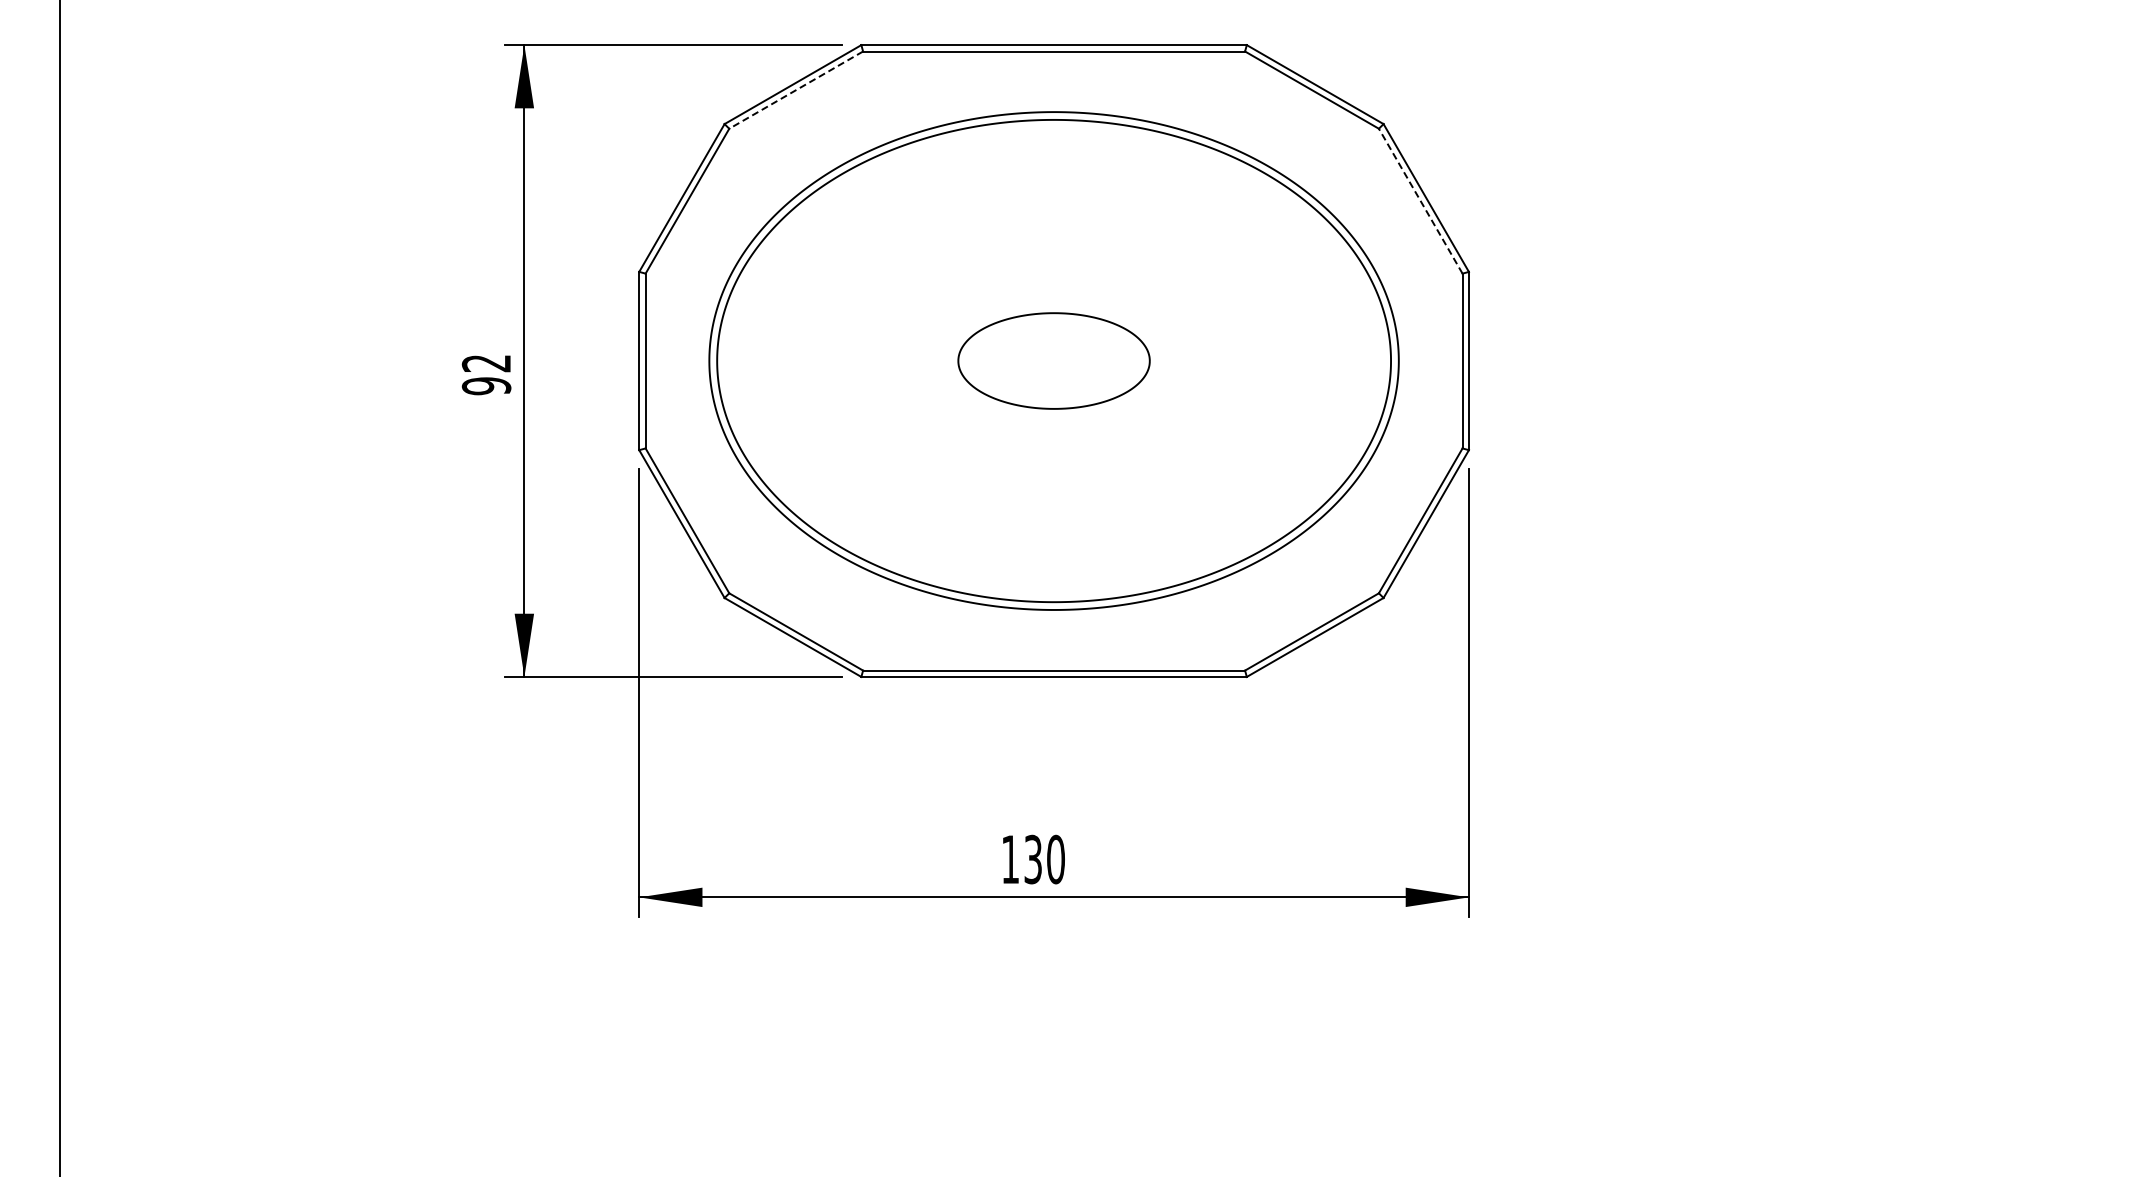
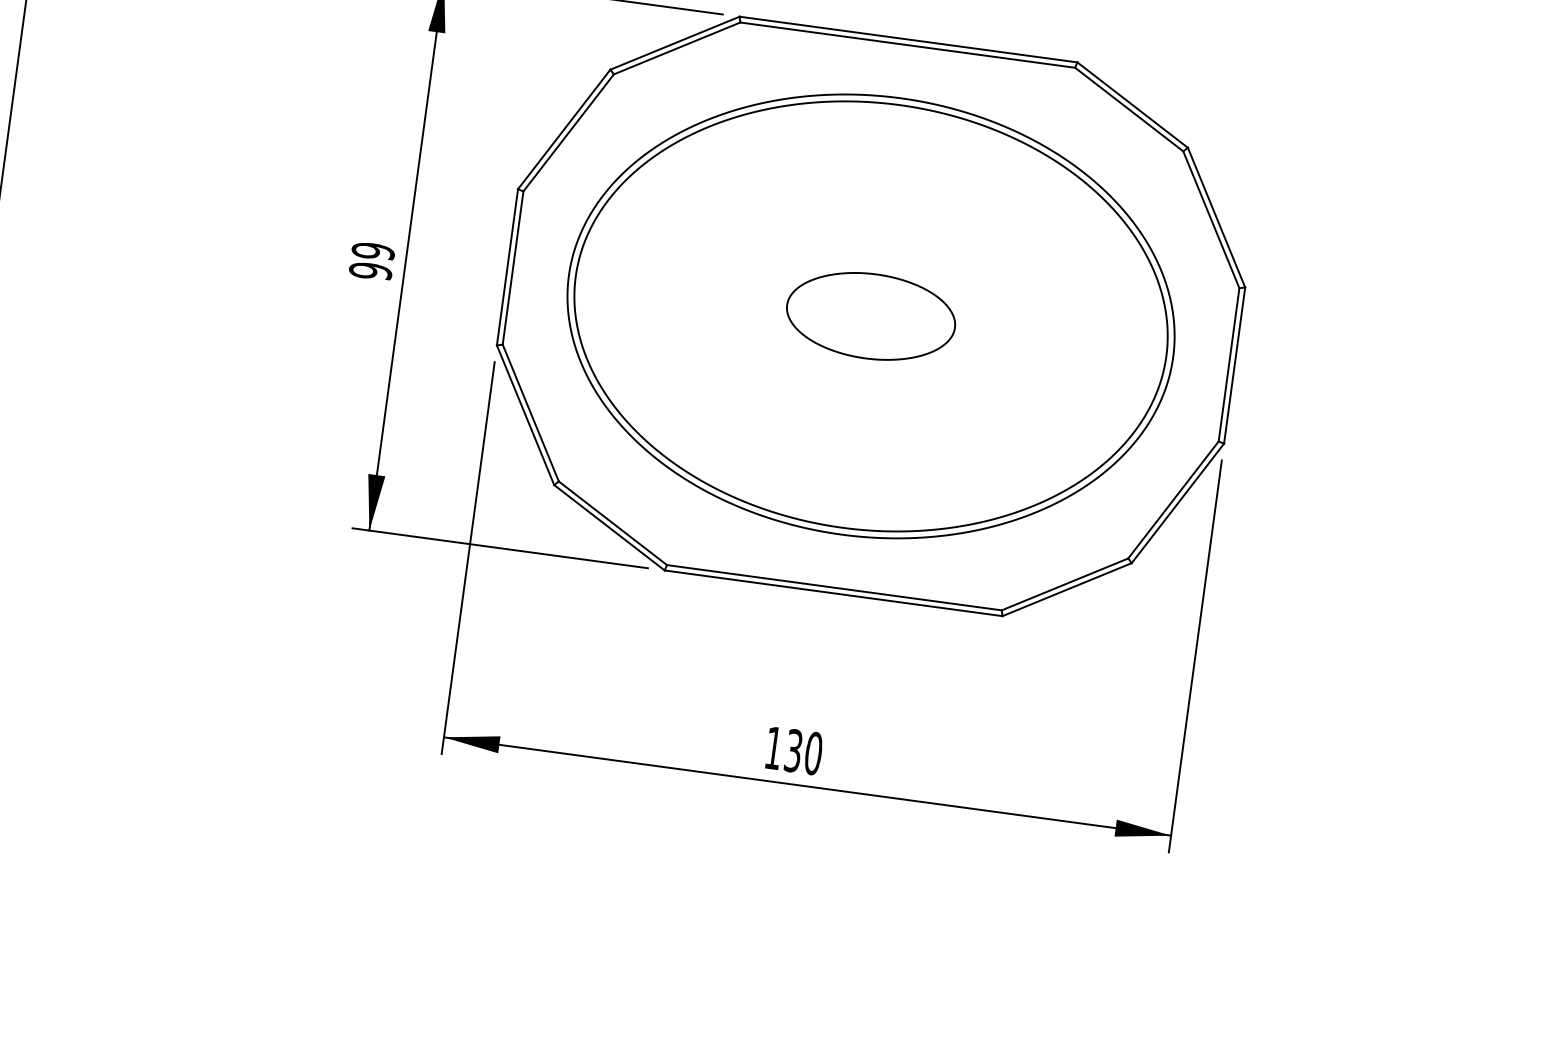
line: (795, 90) -> (676, 48), dashed -> solid
line: (1420, 201) -> (1211, 220), dashed -> solid
text: (486, 363) -> (373, 251), 92 -> 99

